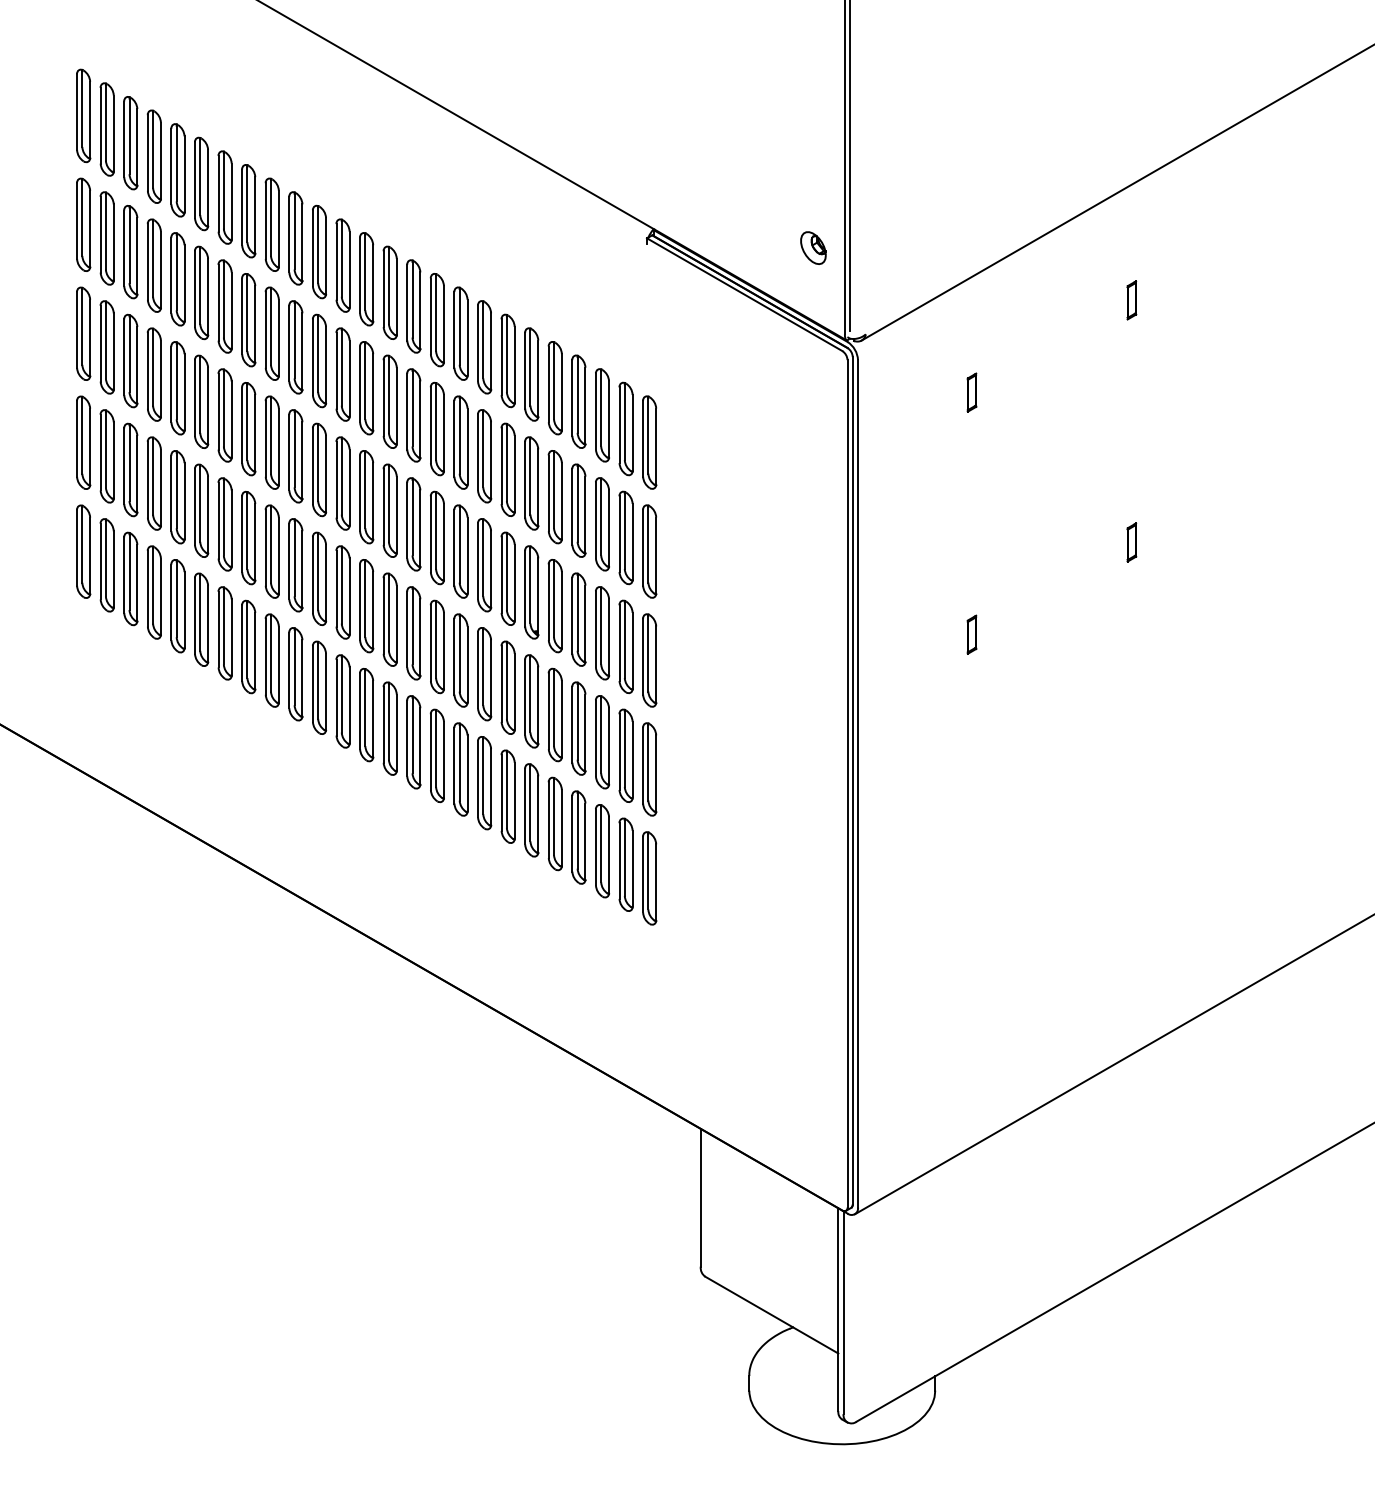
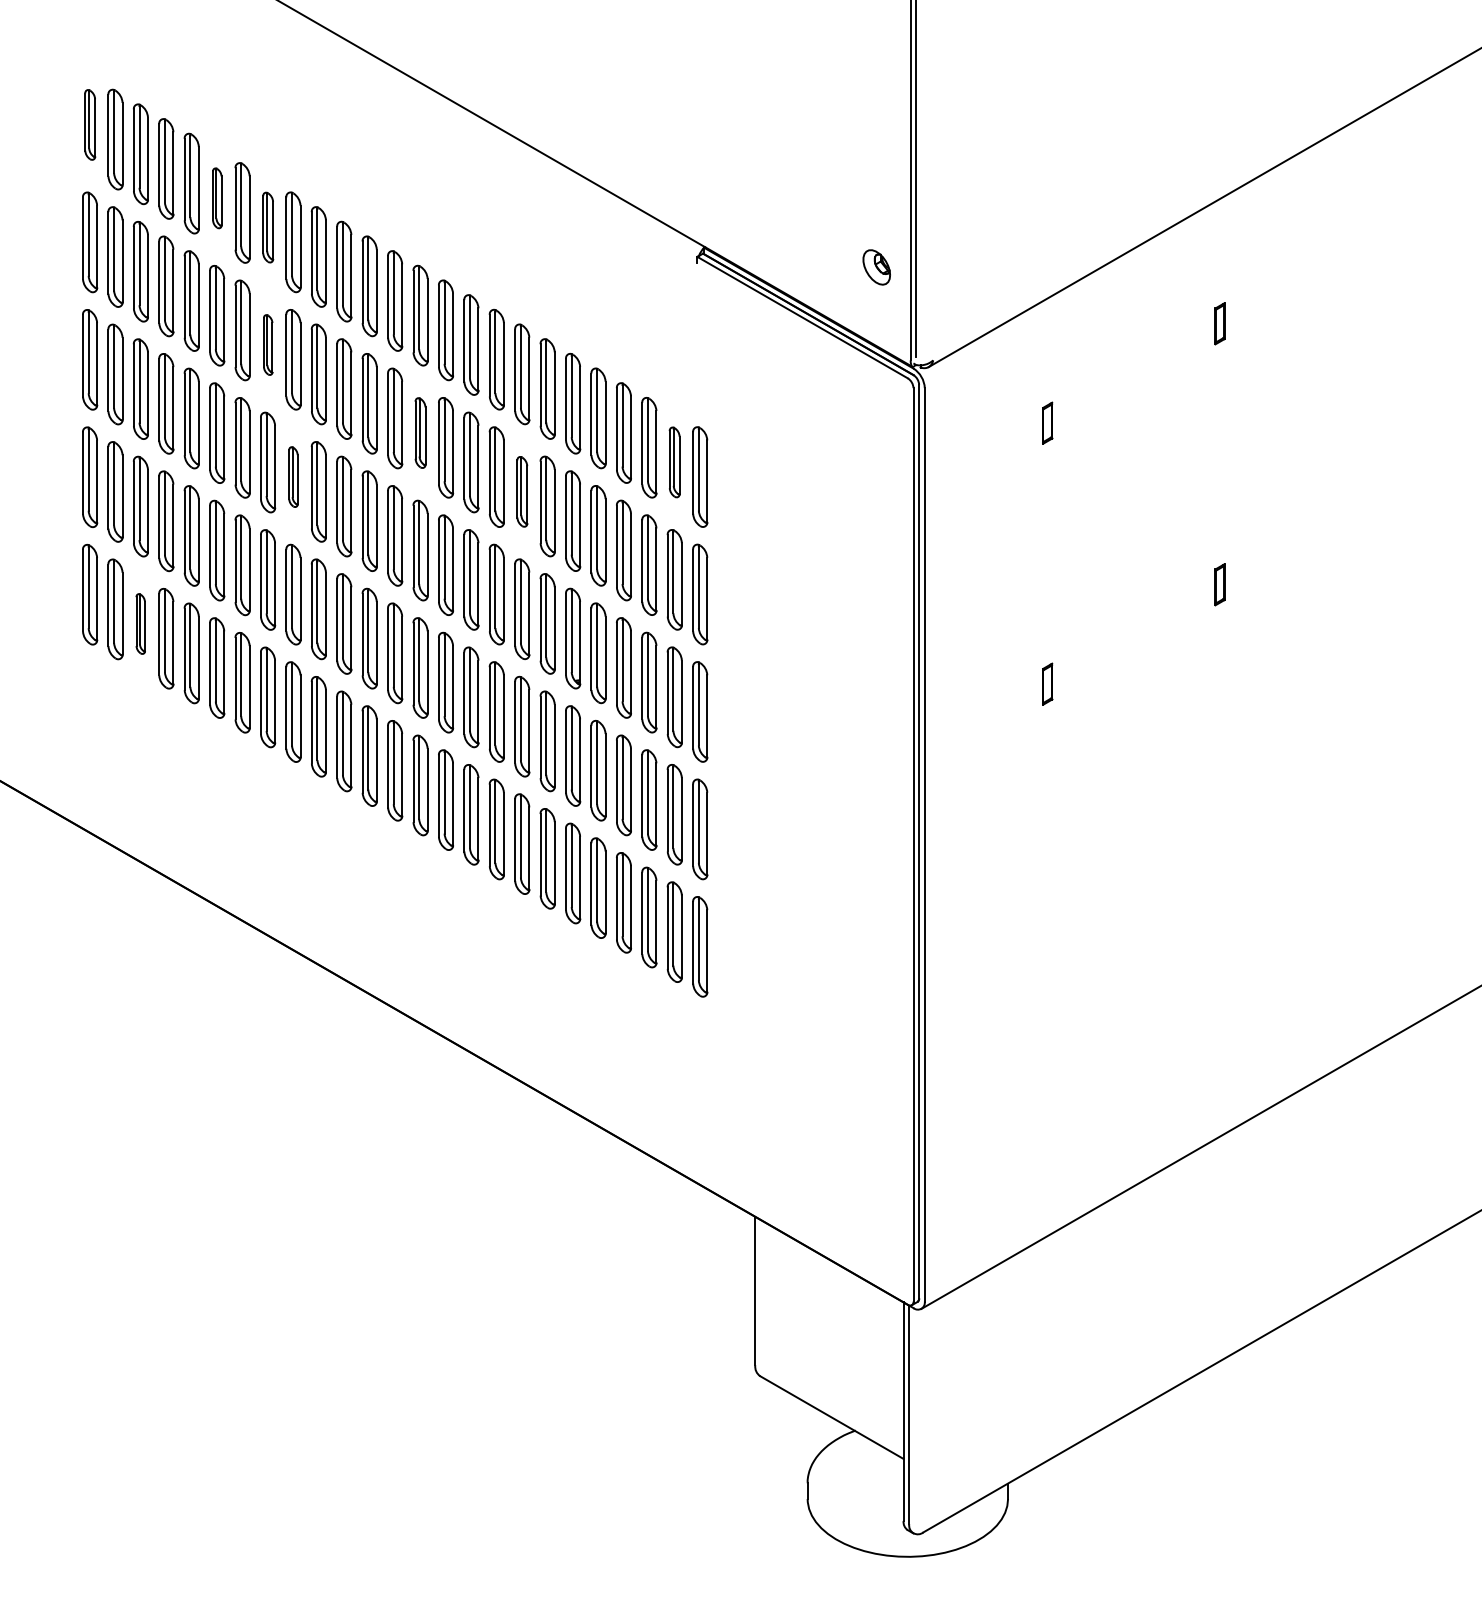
part: (84, 115) -> (90, 124), size x0.7
part: (201, 184) -> (217, 198), size x0.6
part: (249, 211) -> (268, 227), size x0.7
part: (249, 319) -> (268, 344), size x0.6
part: (390, 401) -> (420, 432), size x0.7
part: (625, 429) -> (674, 462), size x0.7
part: (272, 442) -> (293, 476), size x0.6
part: (484, 455) -> (522, 491), size x0.7
part: (130, 578) -> (140, 623), size x0.6

